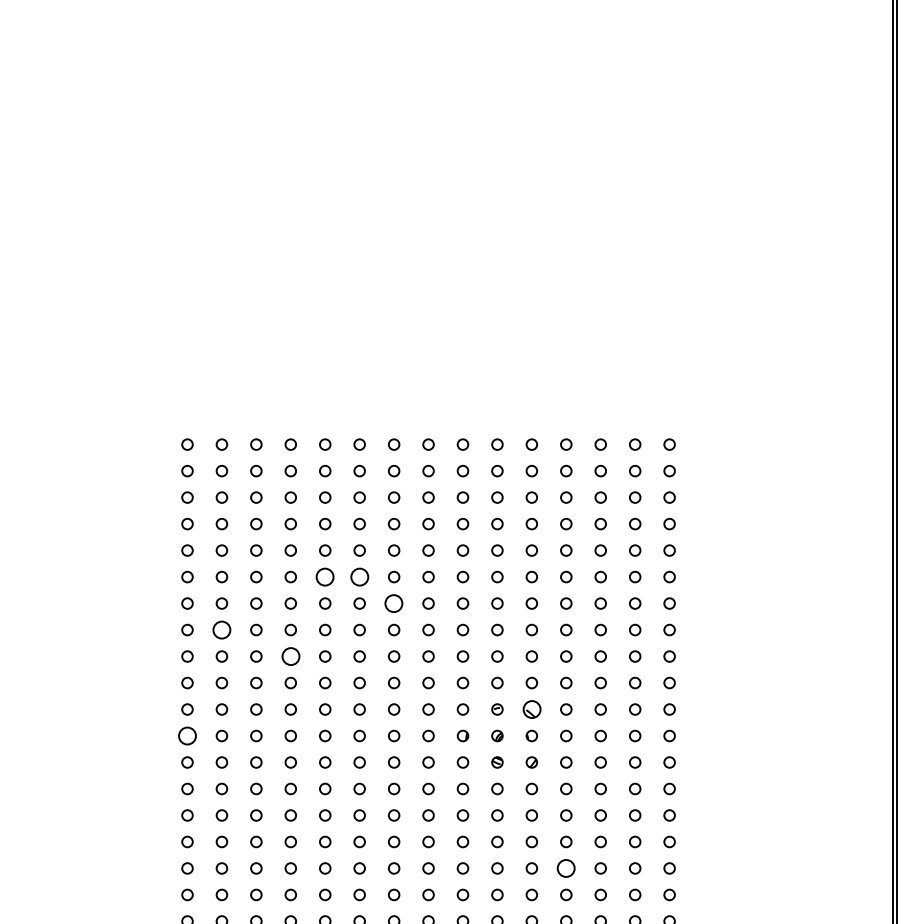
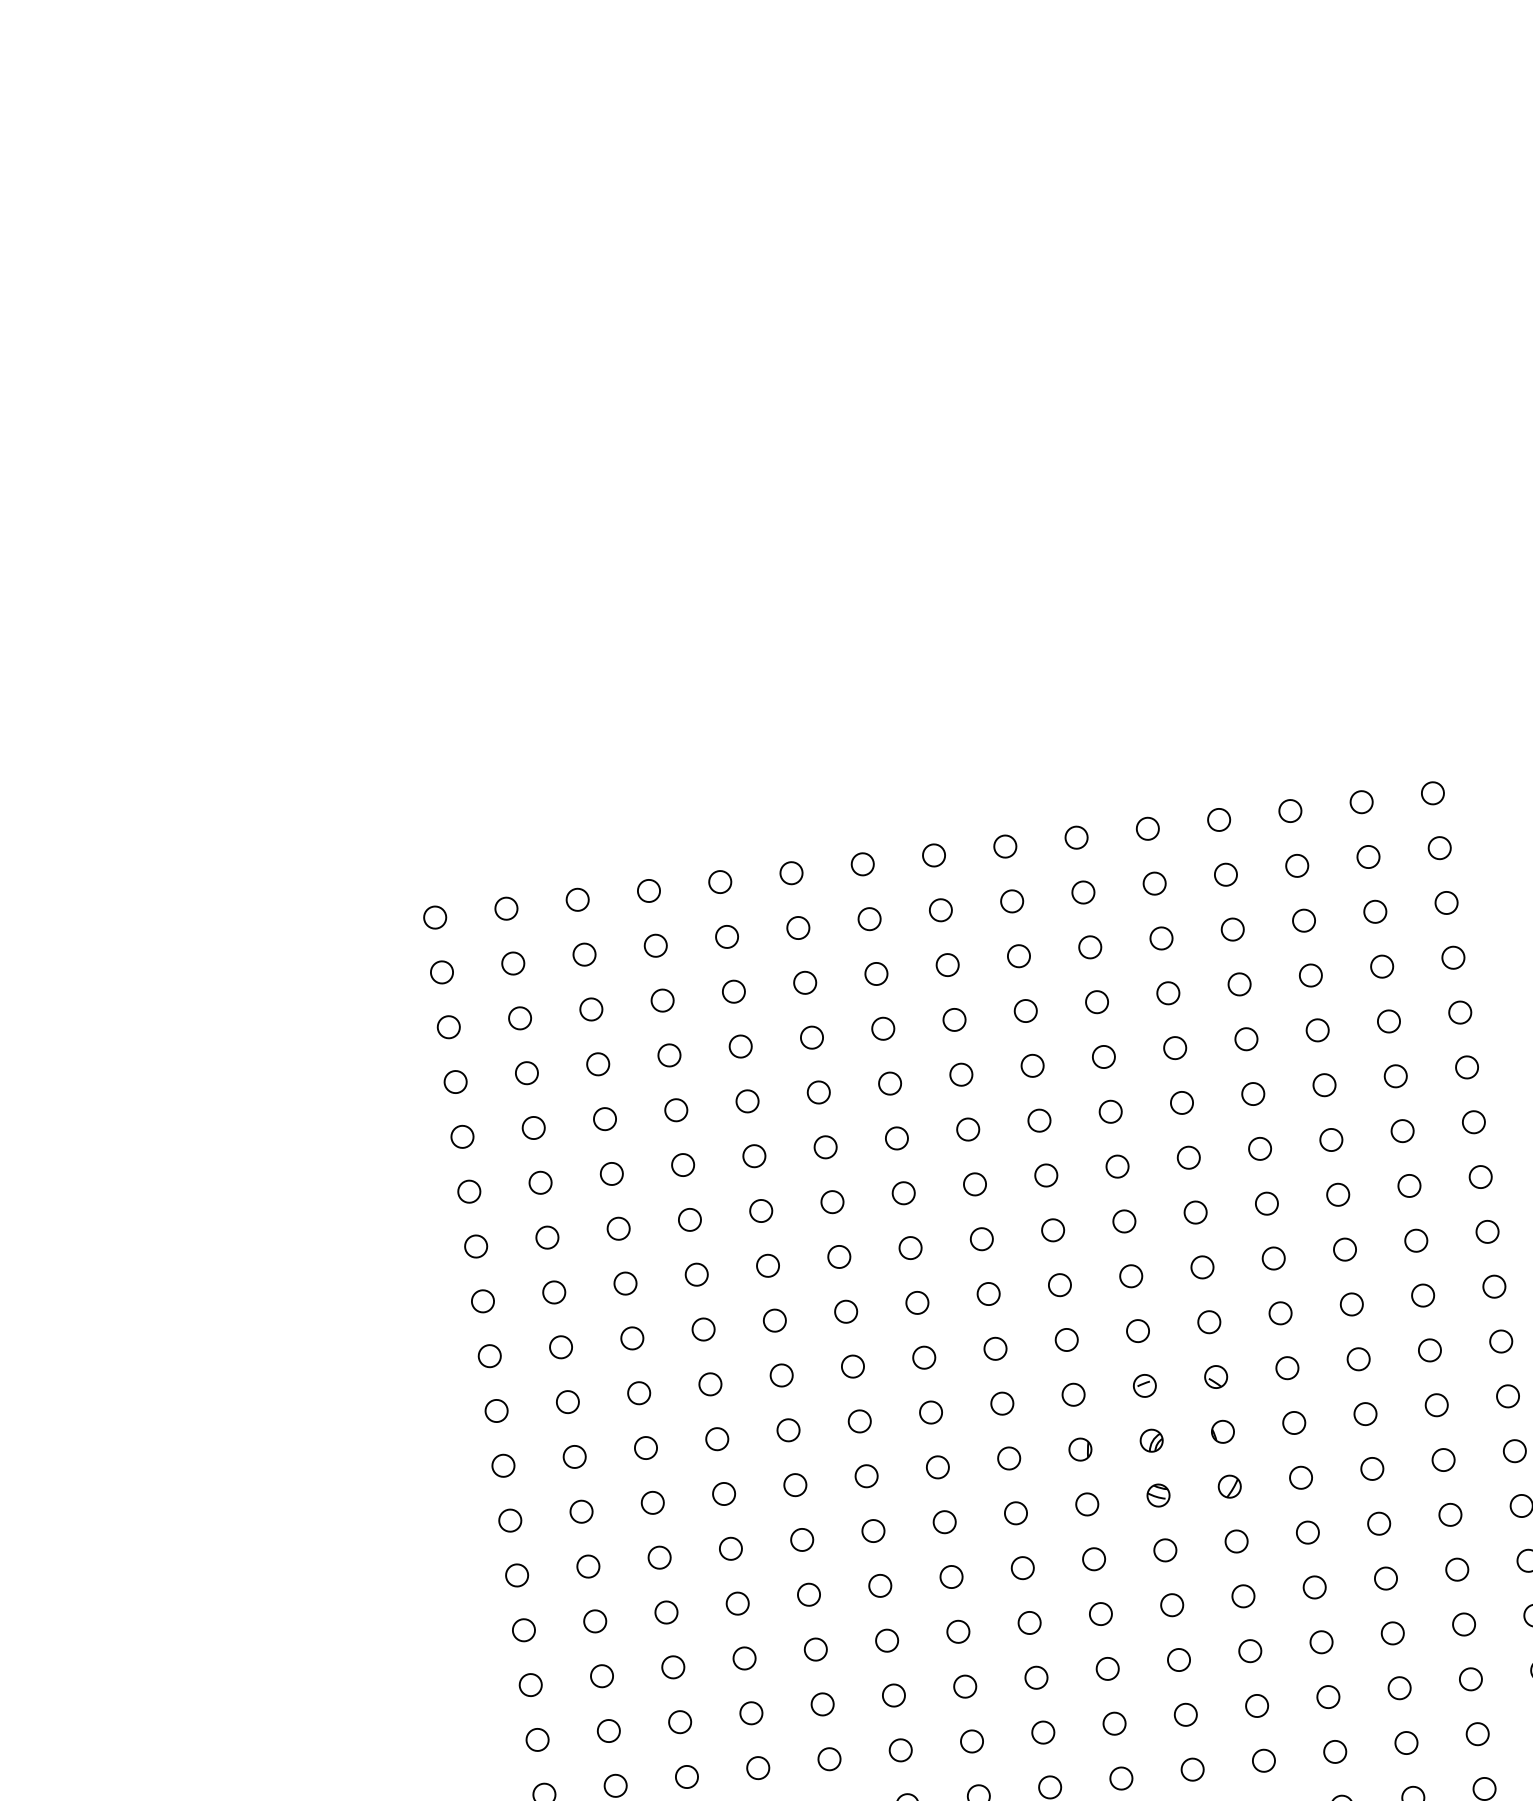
circle: (325, 576) -> (754, 1154), size x0.62
circle: (359, 576) -> (825, 1146), size x0.62
circle: (394, 603) -> (904, 1193), size x0.62
circle: (221, 629) -> (553, 1291), size x0.62
circle: (290, 656) -> (702, 1329), size x0.62
part: (531, 709) -> (1215, 1377), size x0.62
circle: (187, 735) -> (510, 1519), size x0.62
circle: (566, 868) -> (1328, 1697), size x0.62

